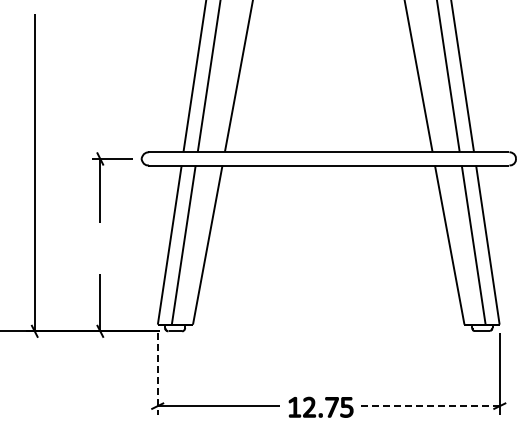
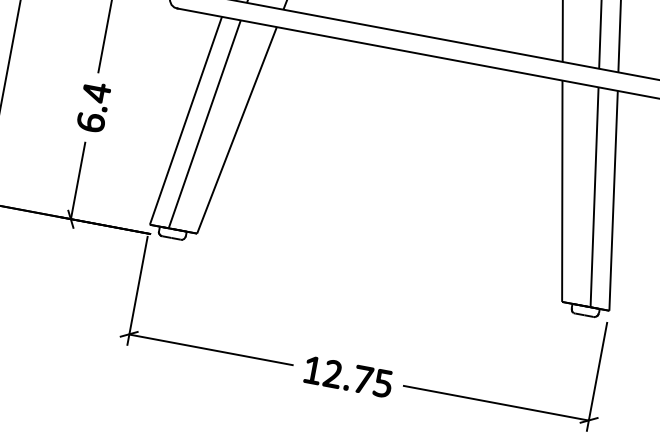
part: (101, 247) -> (93, 106), added
line: (157, 373) -> (137, 290), dashed -> solid
line: (430, 406) -> (495, 403), dashed -> solid

